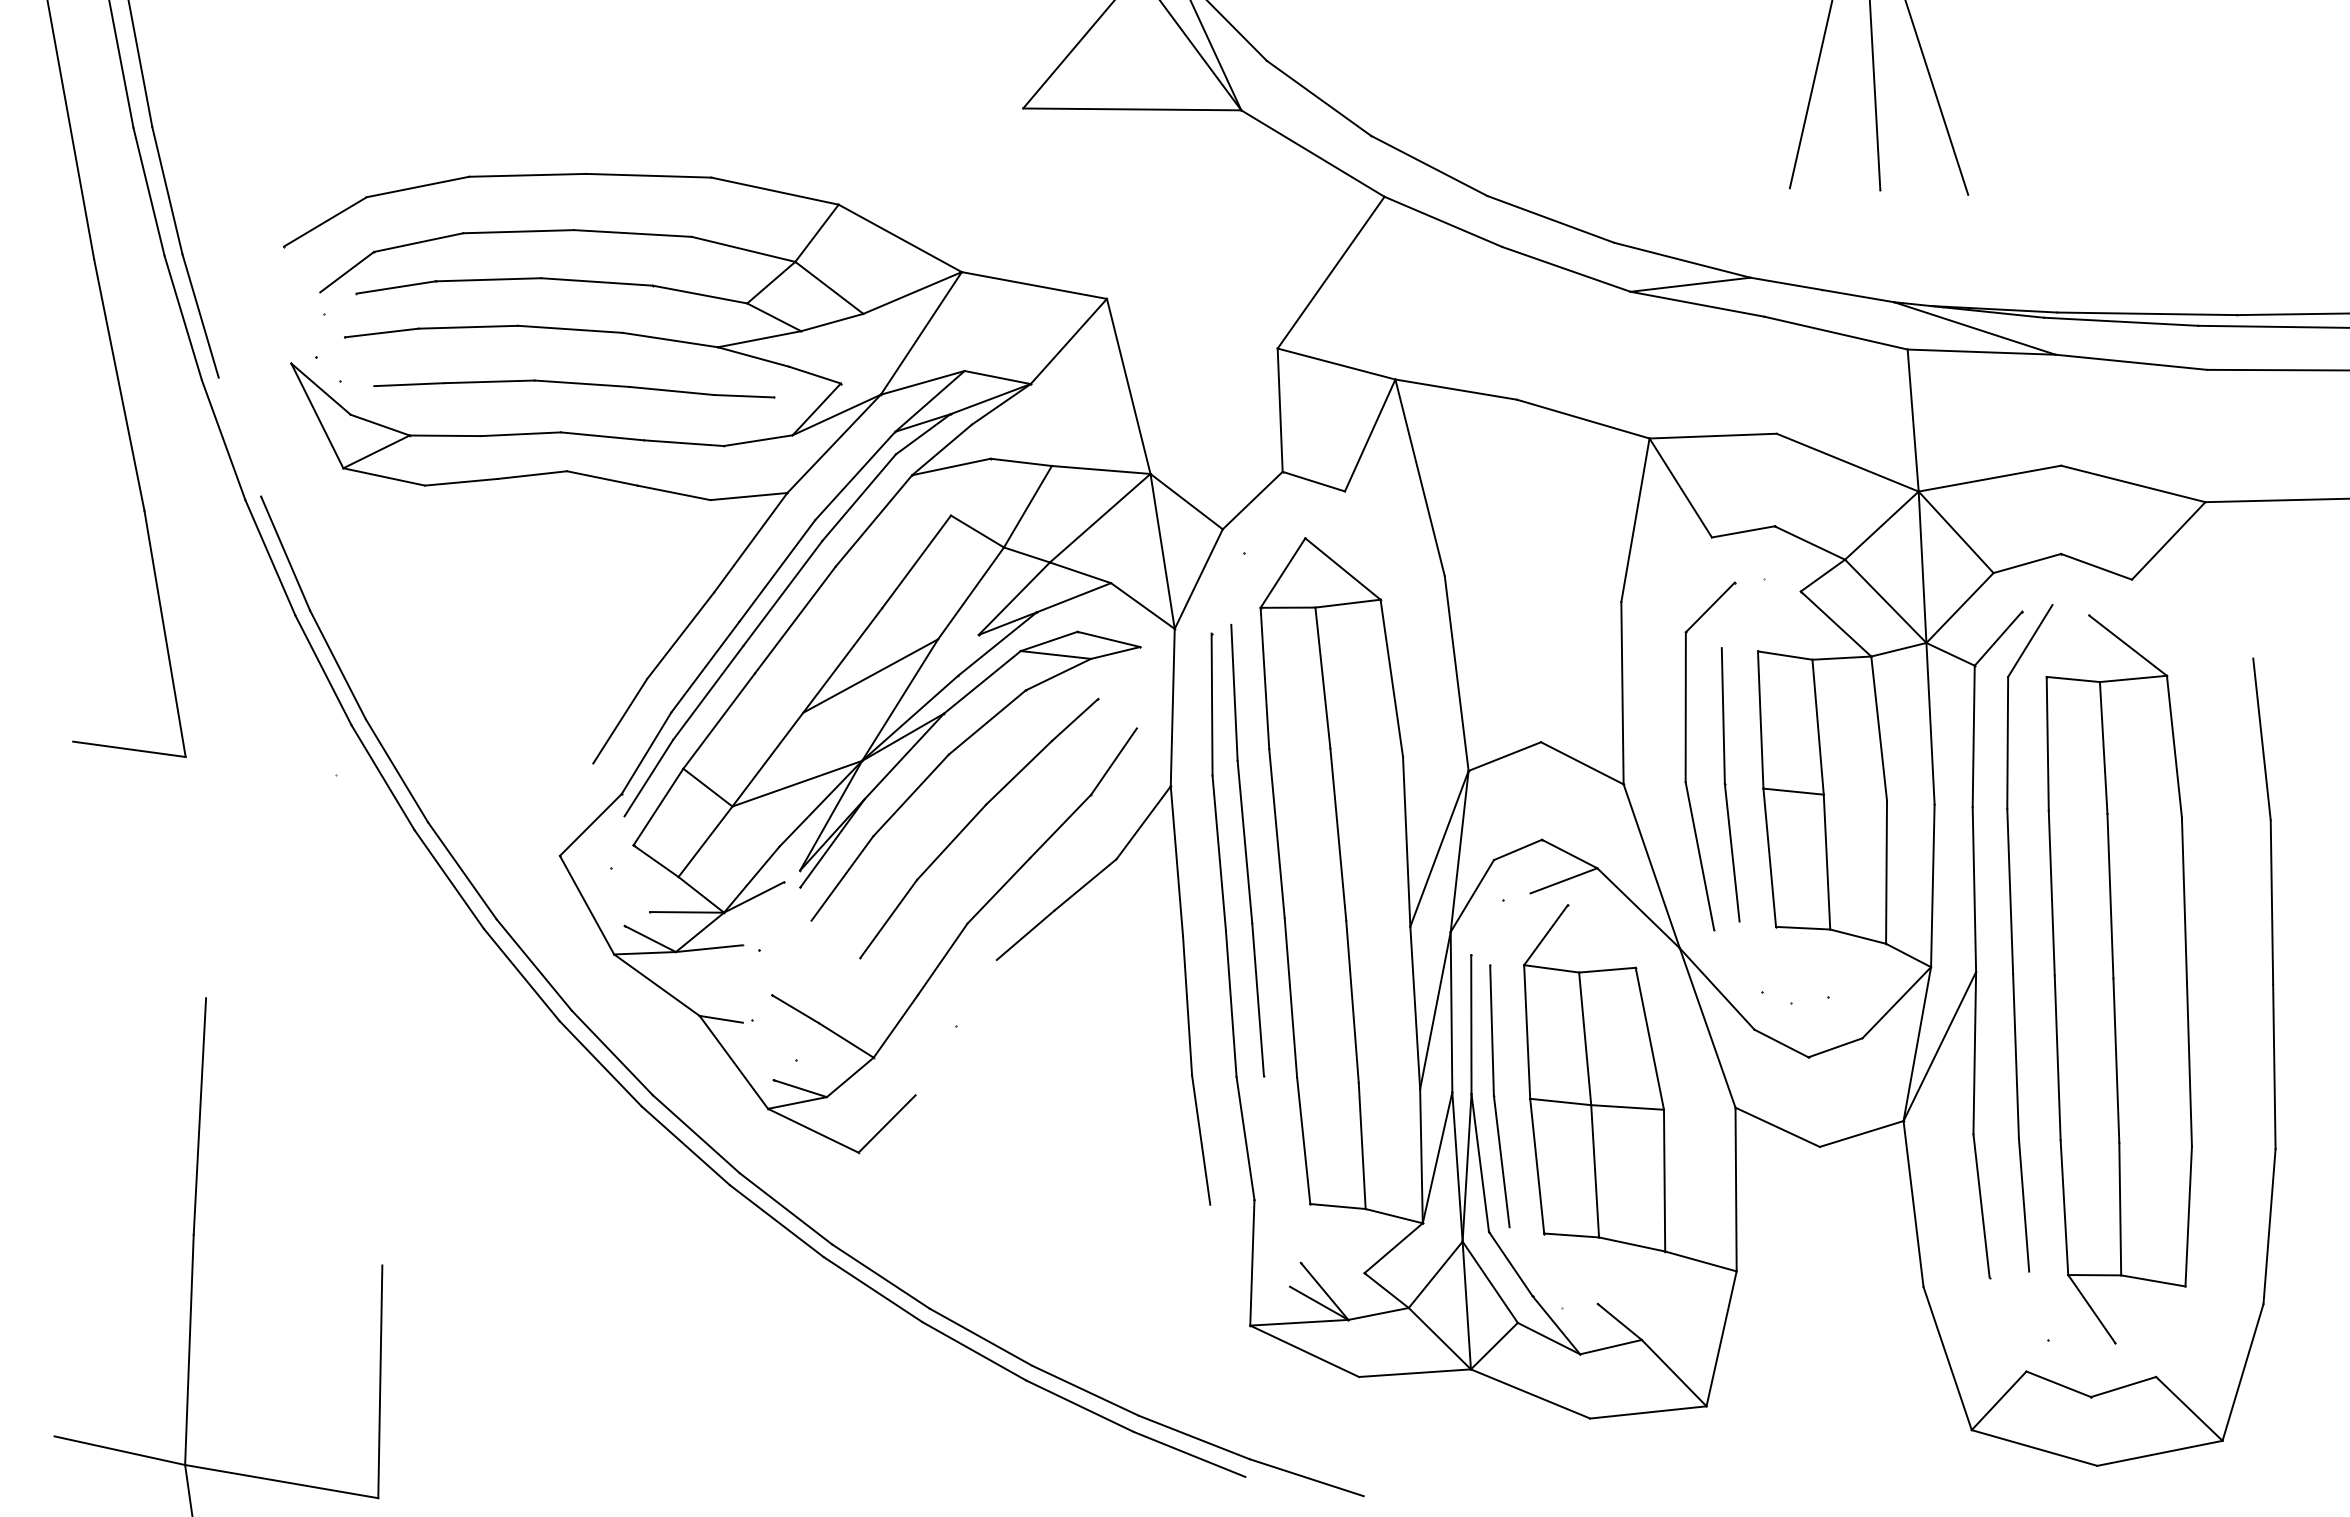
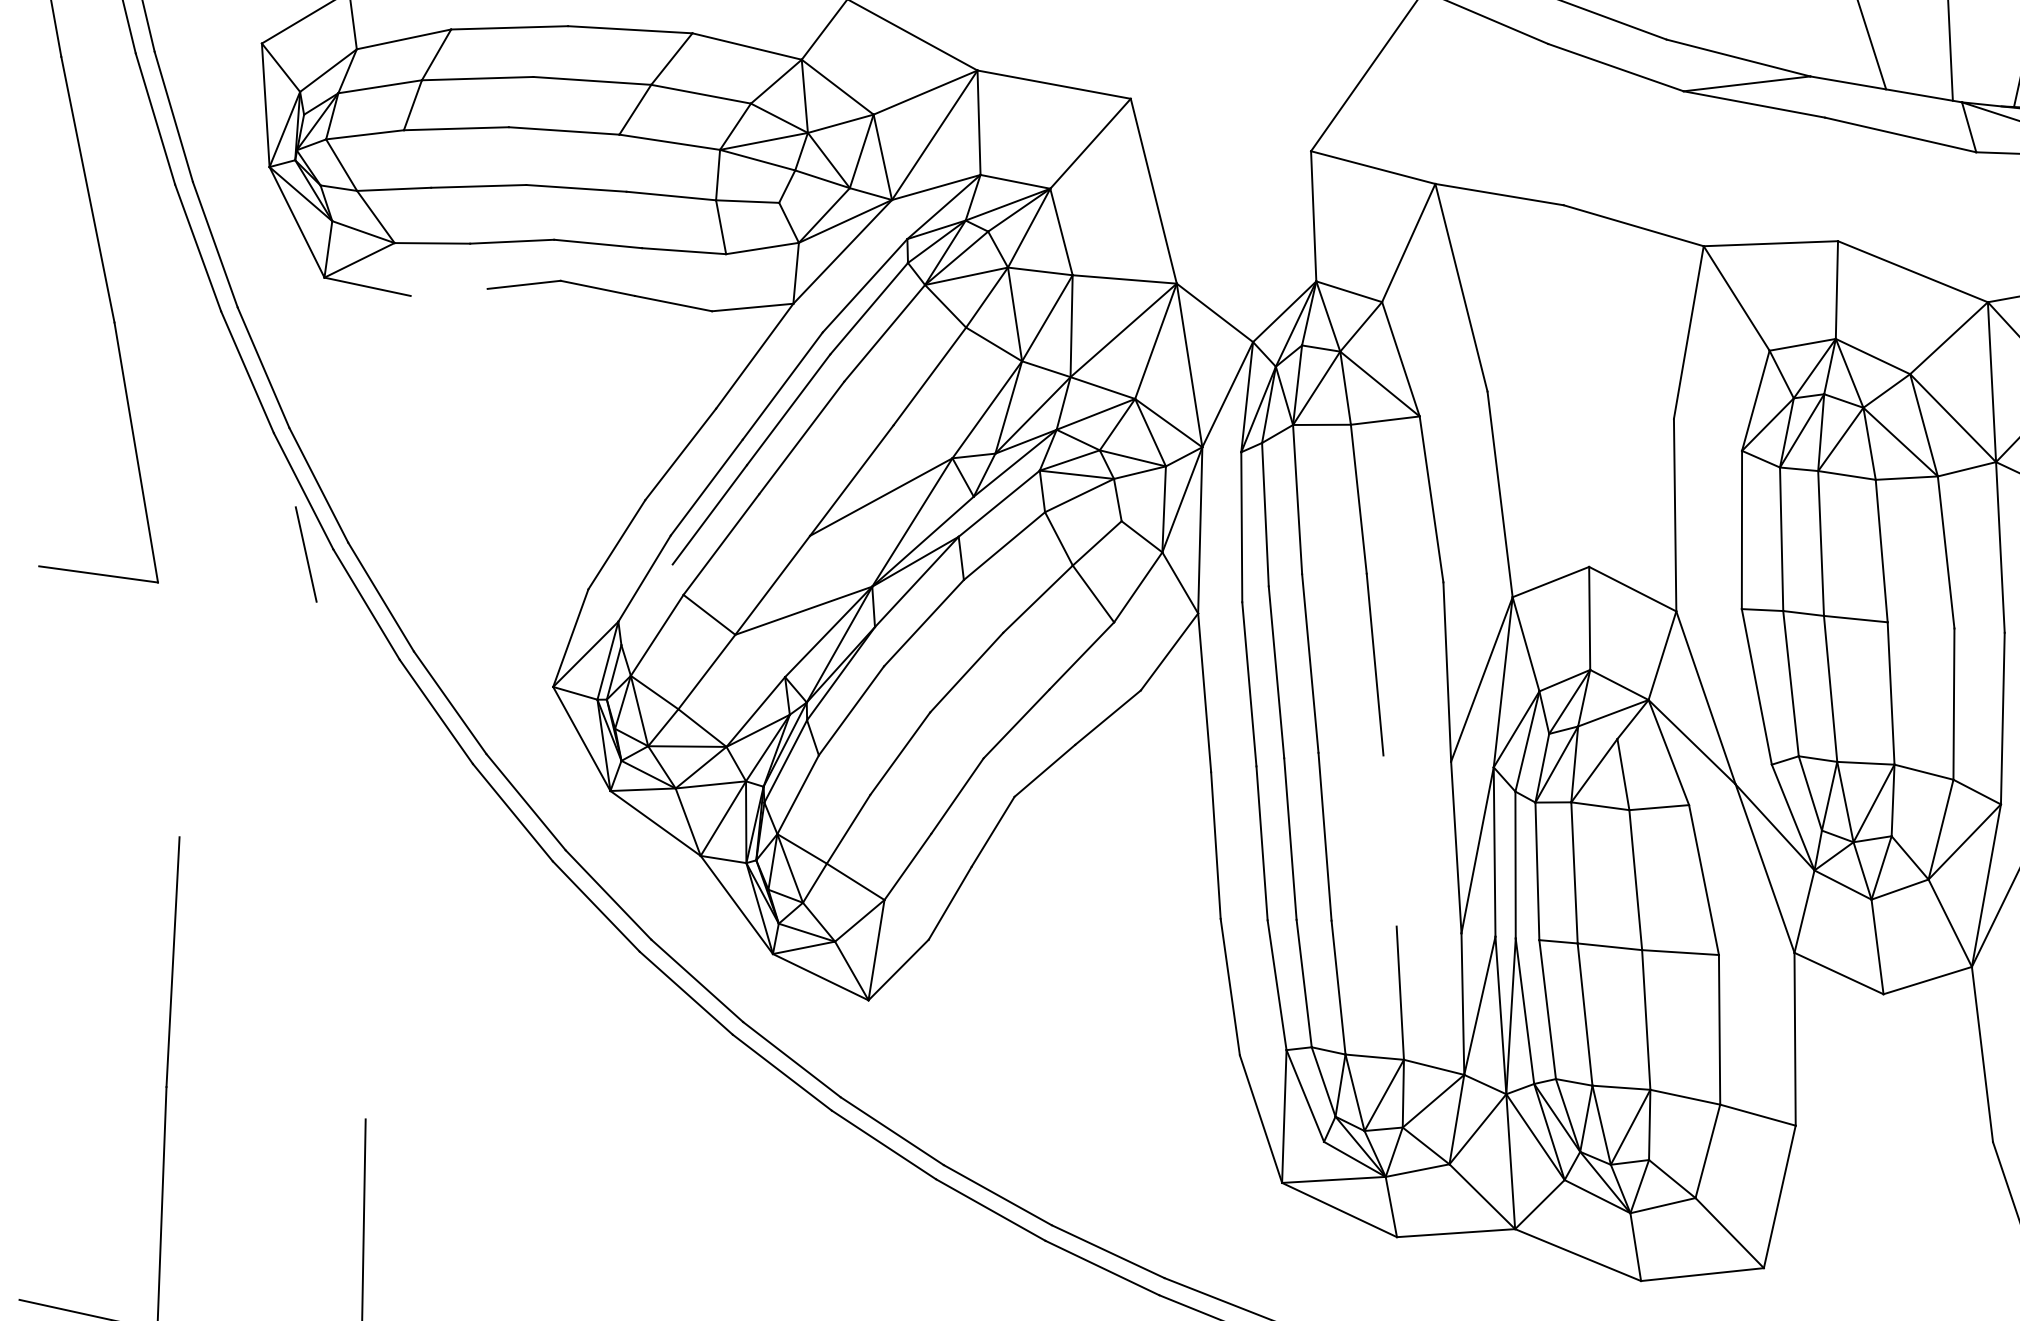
line: (1912, 420) -> (1981, 227), removed
line: (460, 481) -> (448, 291), removed
line: (648, 777) -> (646, 604), removed
line: (1352, 1001) -> (1390, 840), removed

